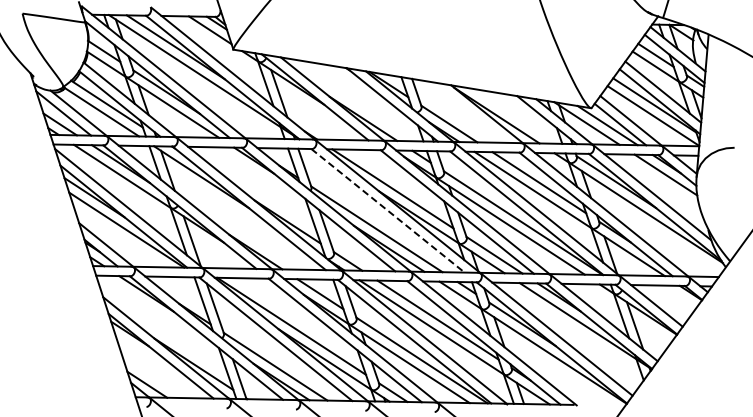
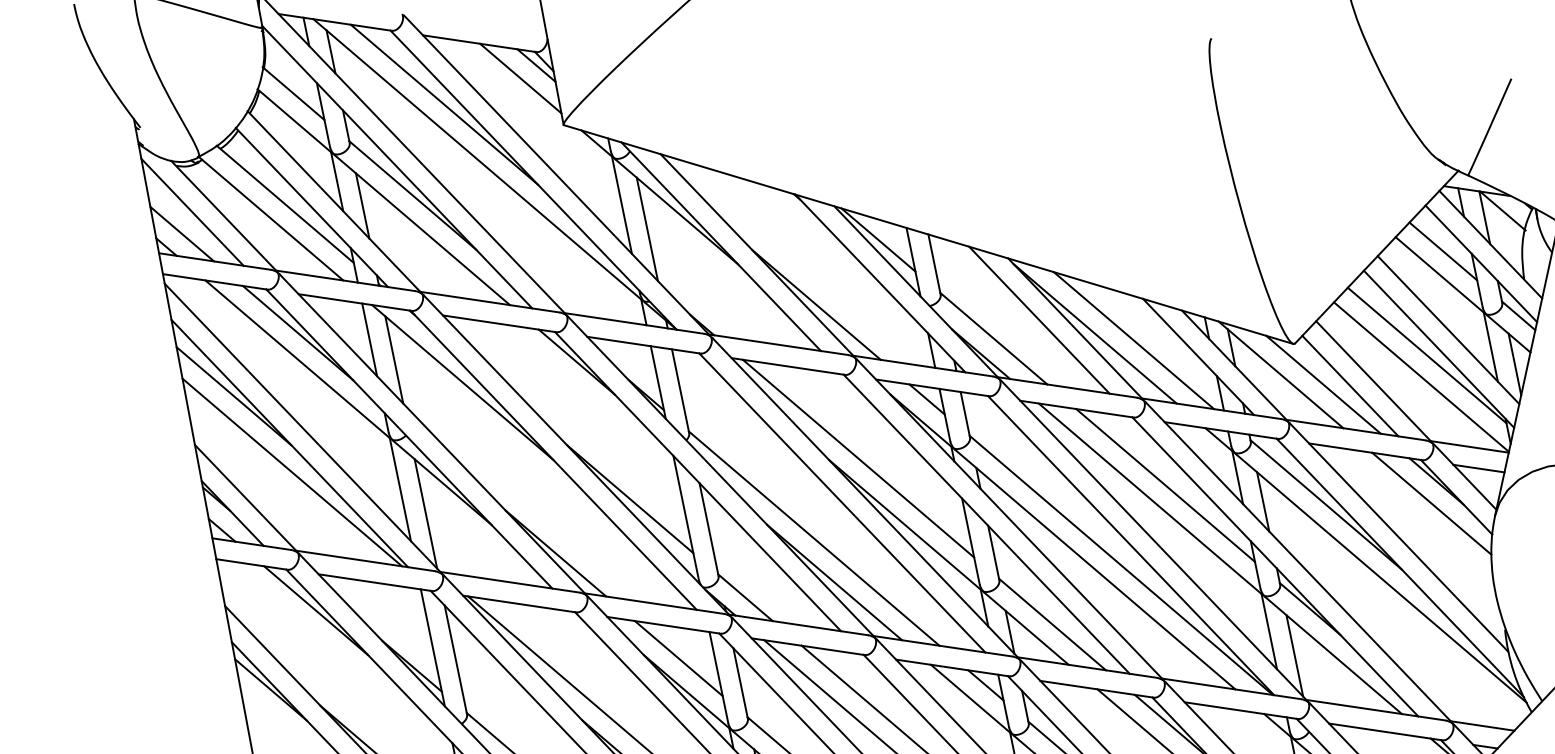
line: (469, 112) -> (1038, 320), added
line: (515, 115) -> (1134, 338), added
line: (388, 211) -> (843, 504), dashed -> solid

